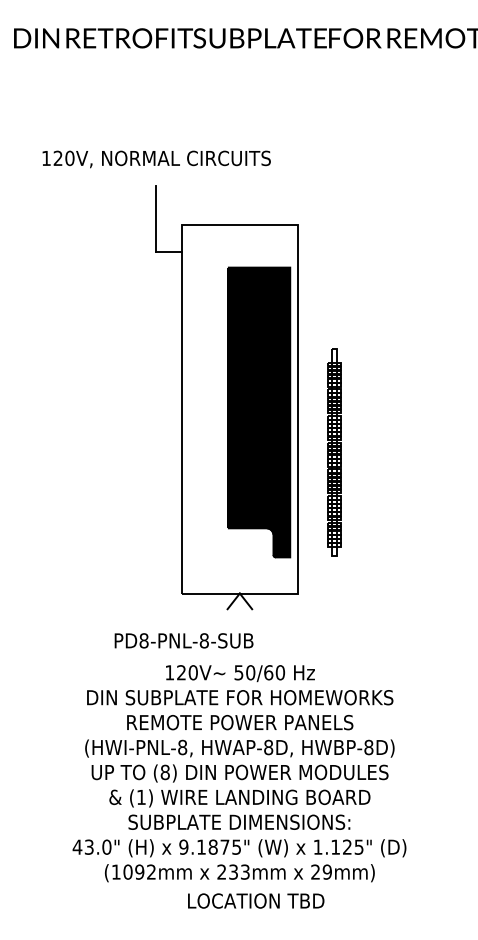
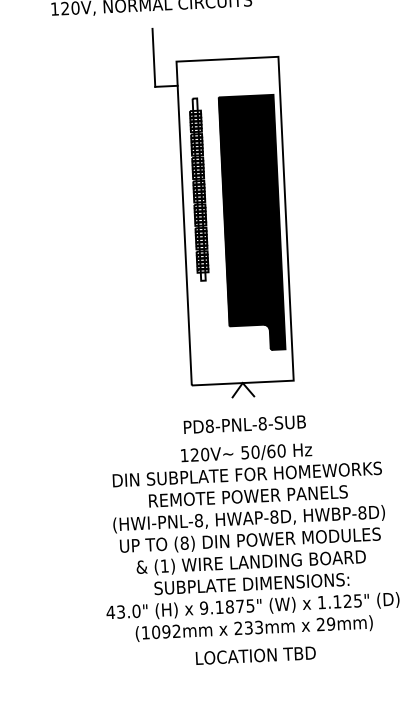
part: (334, 452) -> (198, 189), moved
text: (183, 640) -> (244, 424), moved
text: (256, 900) -> (256, 655), moved

